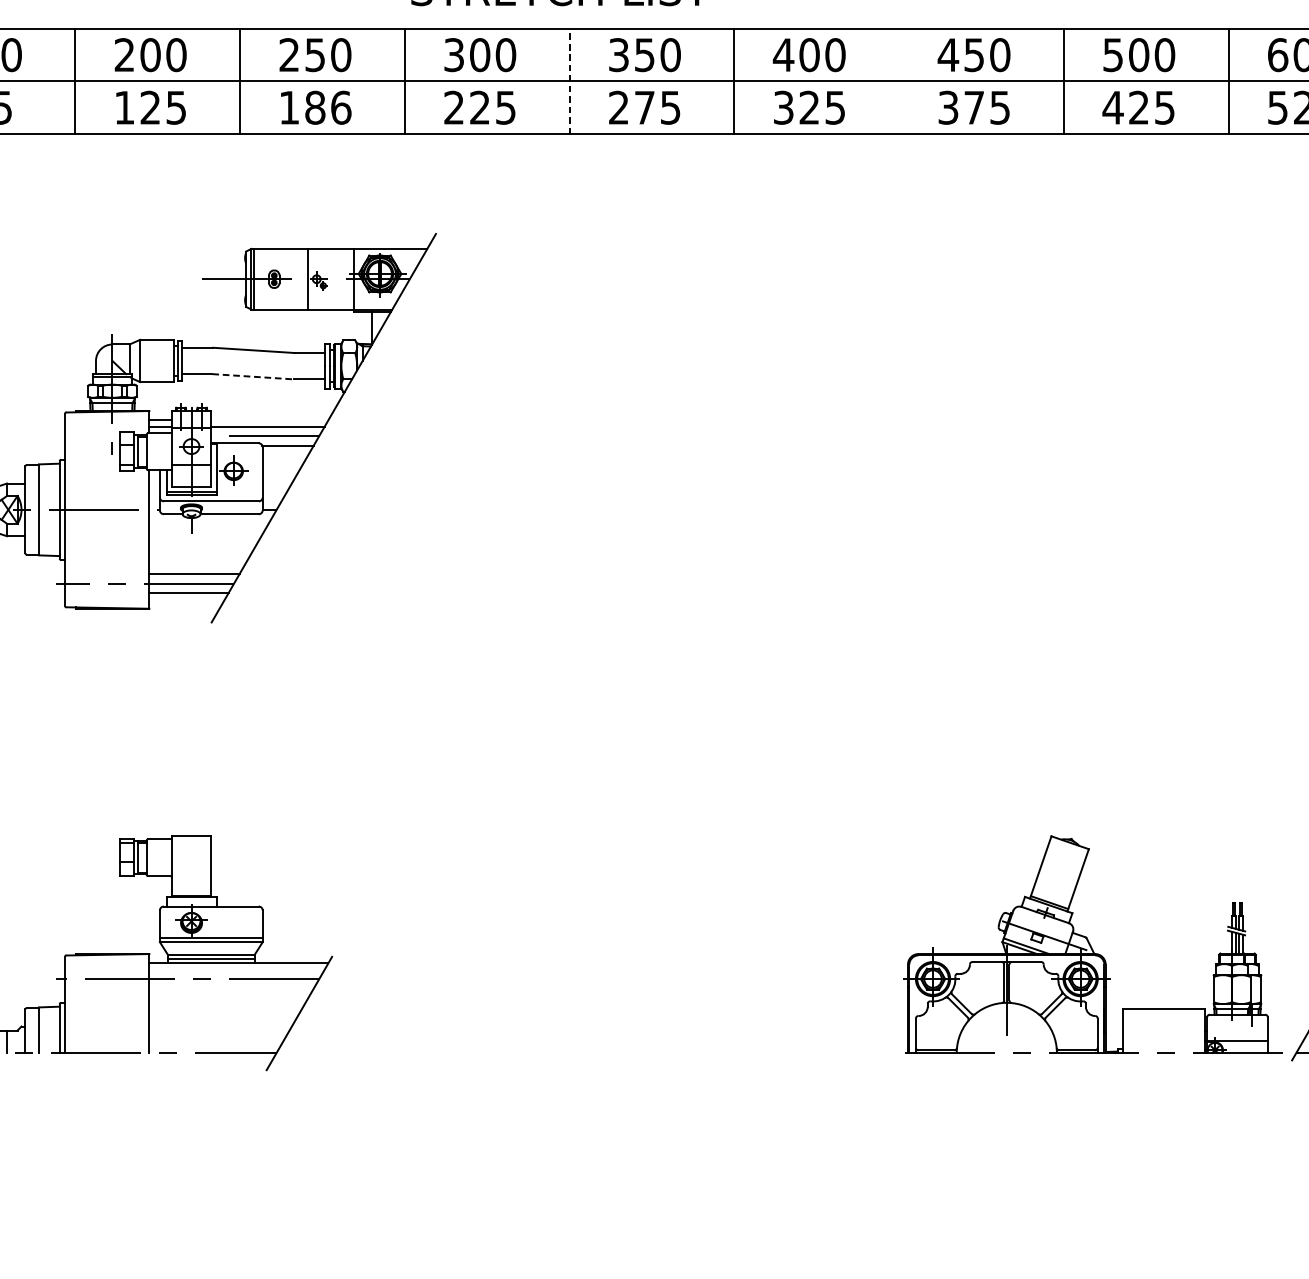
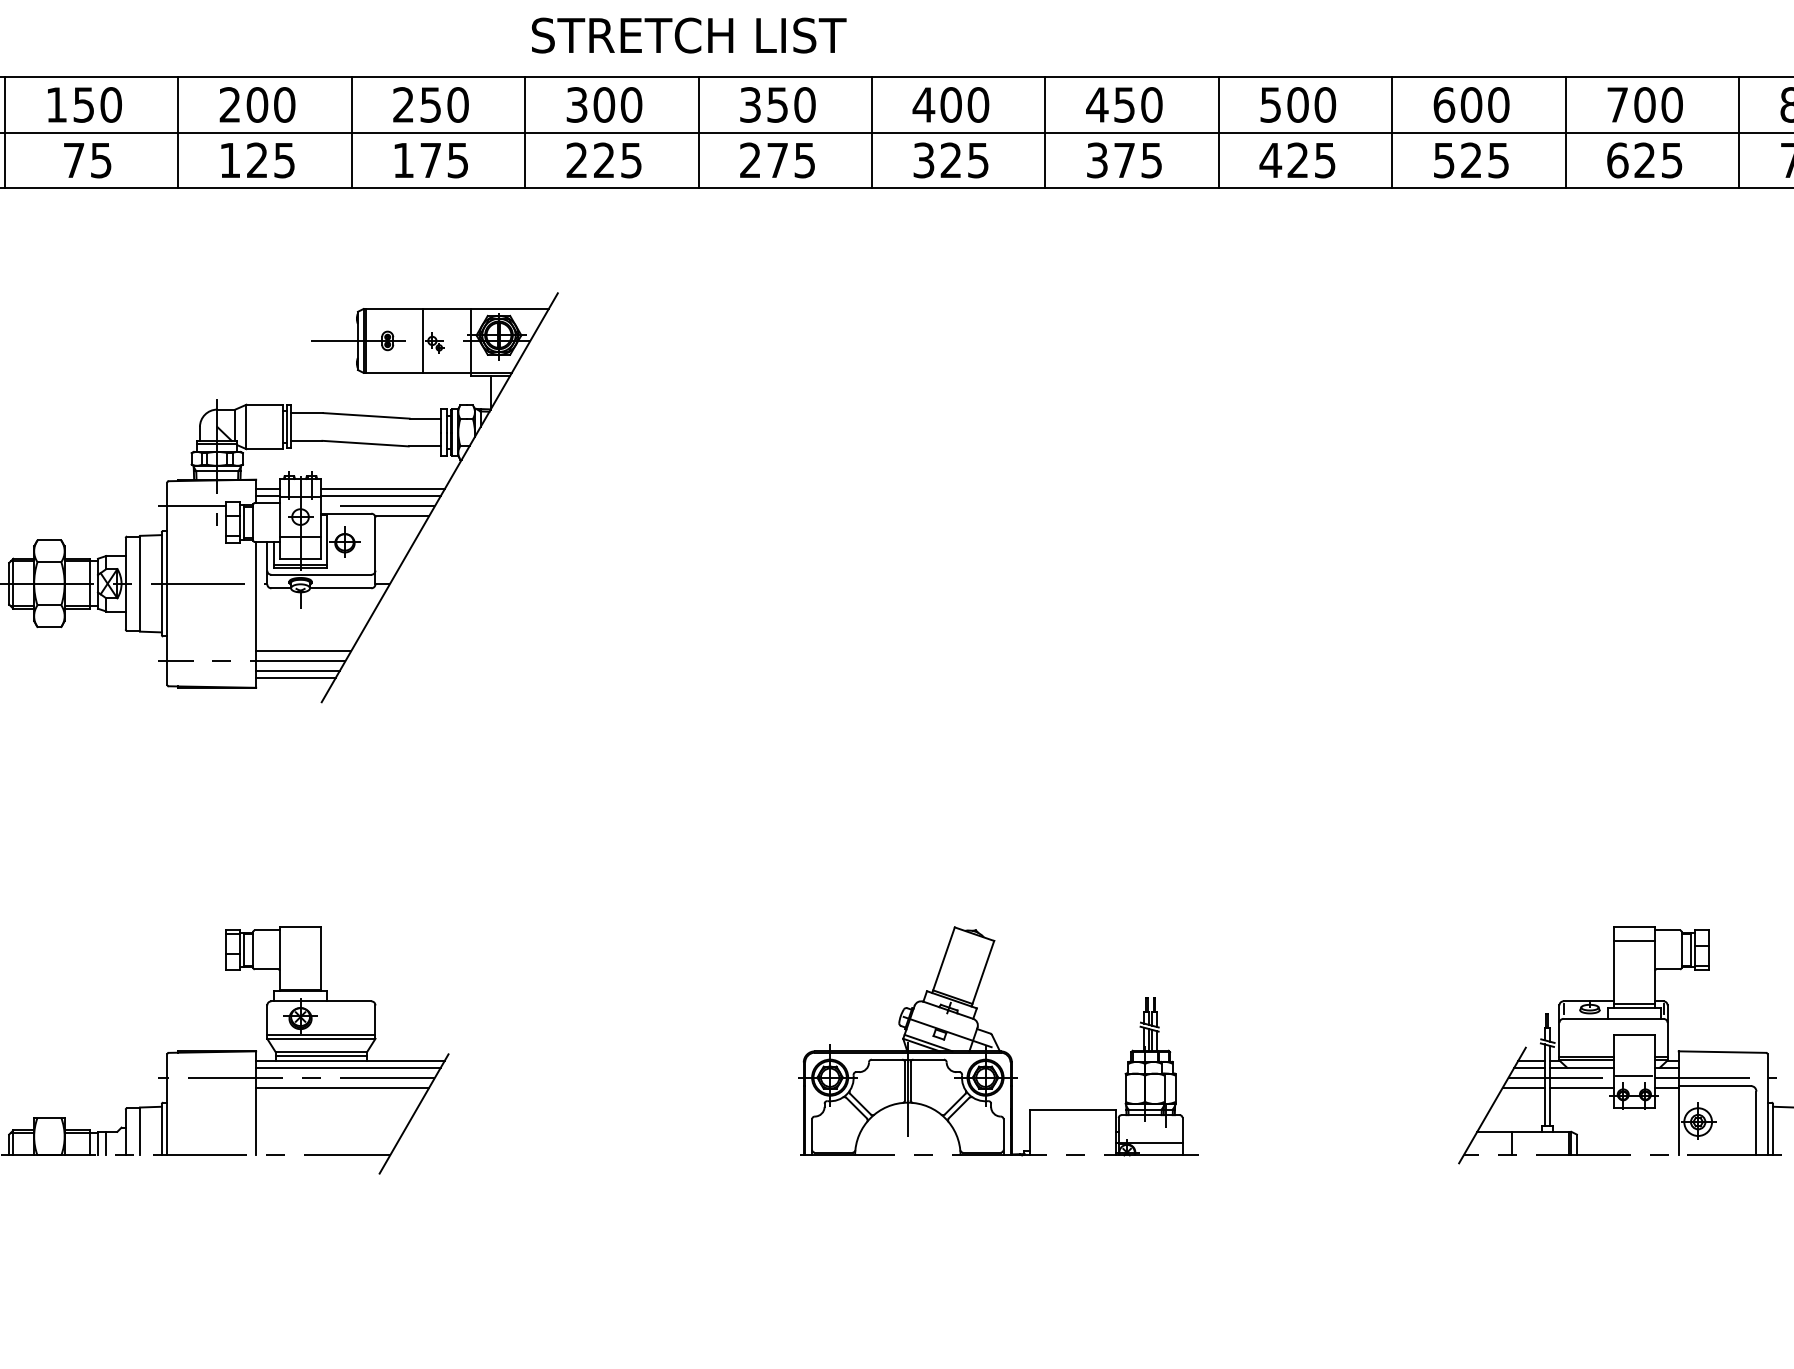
line: (569, 81) -> (698, 132), dashed -> solid
line: (899, 81) -> (1045, 132), added
text: (328, 107) -> (444, 160), 186 -> 175
line: (254, 376) -> (366, 443), dashed -> solid
line: (269, 420) -> (382, 489), added
line: (87, 436) -> (191, 506), added
line: (186, 599) -> (295, 678), added
part: (1092, 944) -> (998, 1041), moved
line: (237, 969) -> (348, 1067), added
line: (231, 988) -> (342, 1087), added

